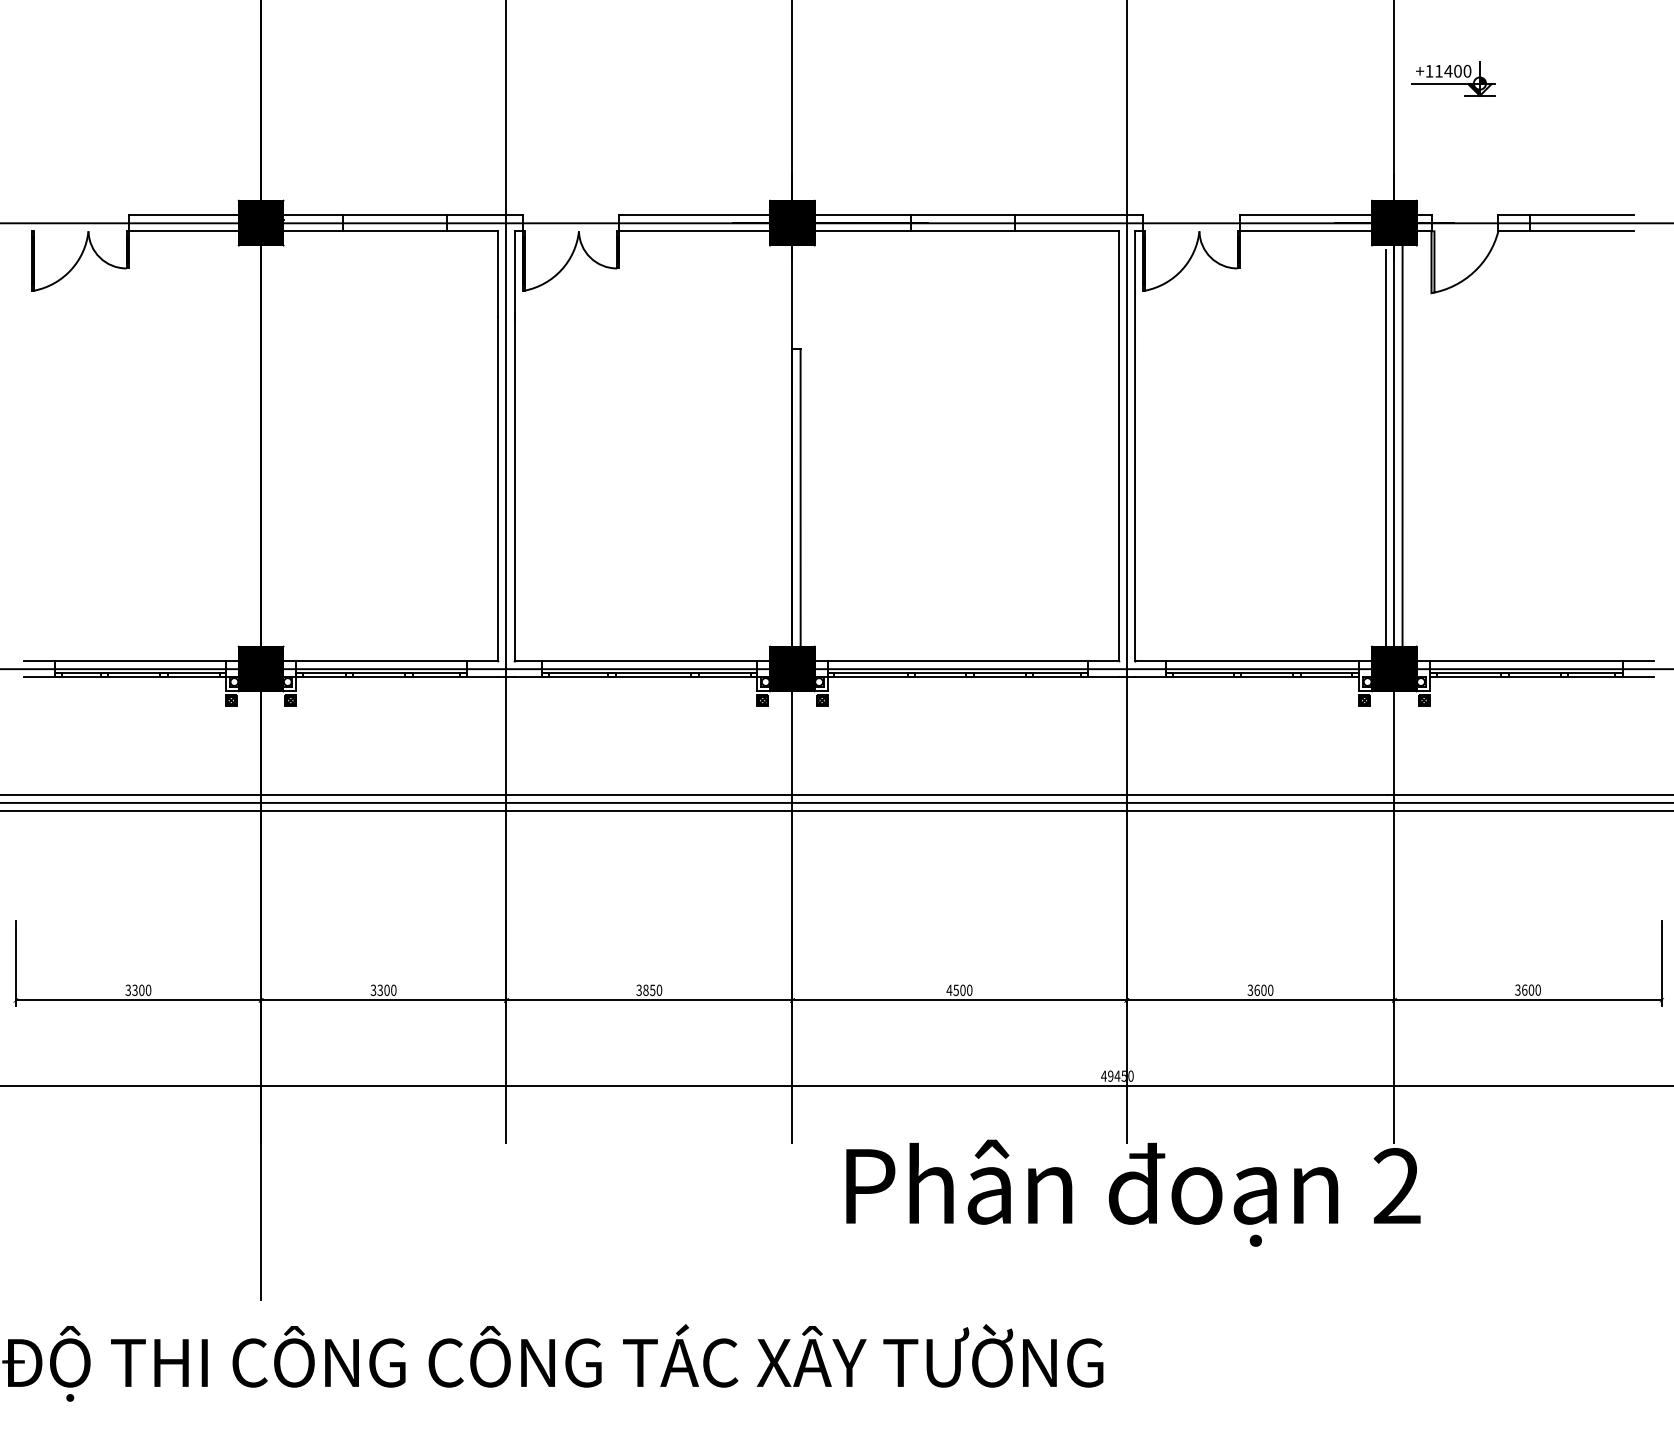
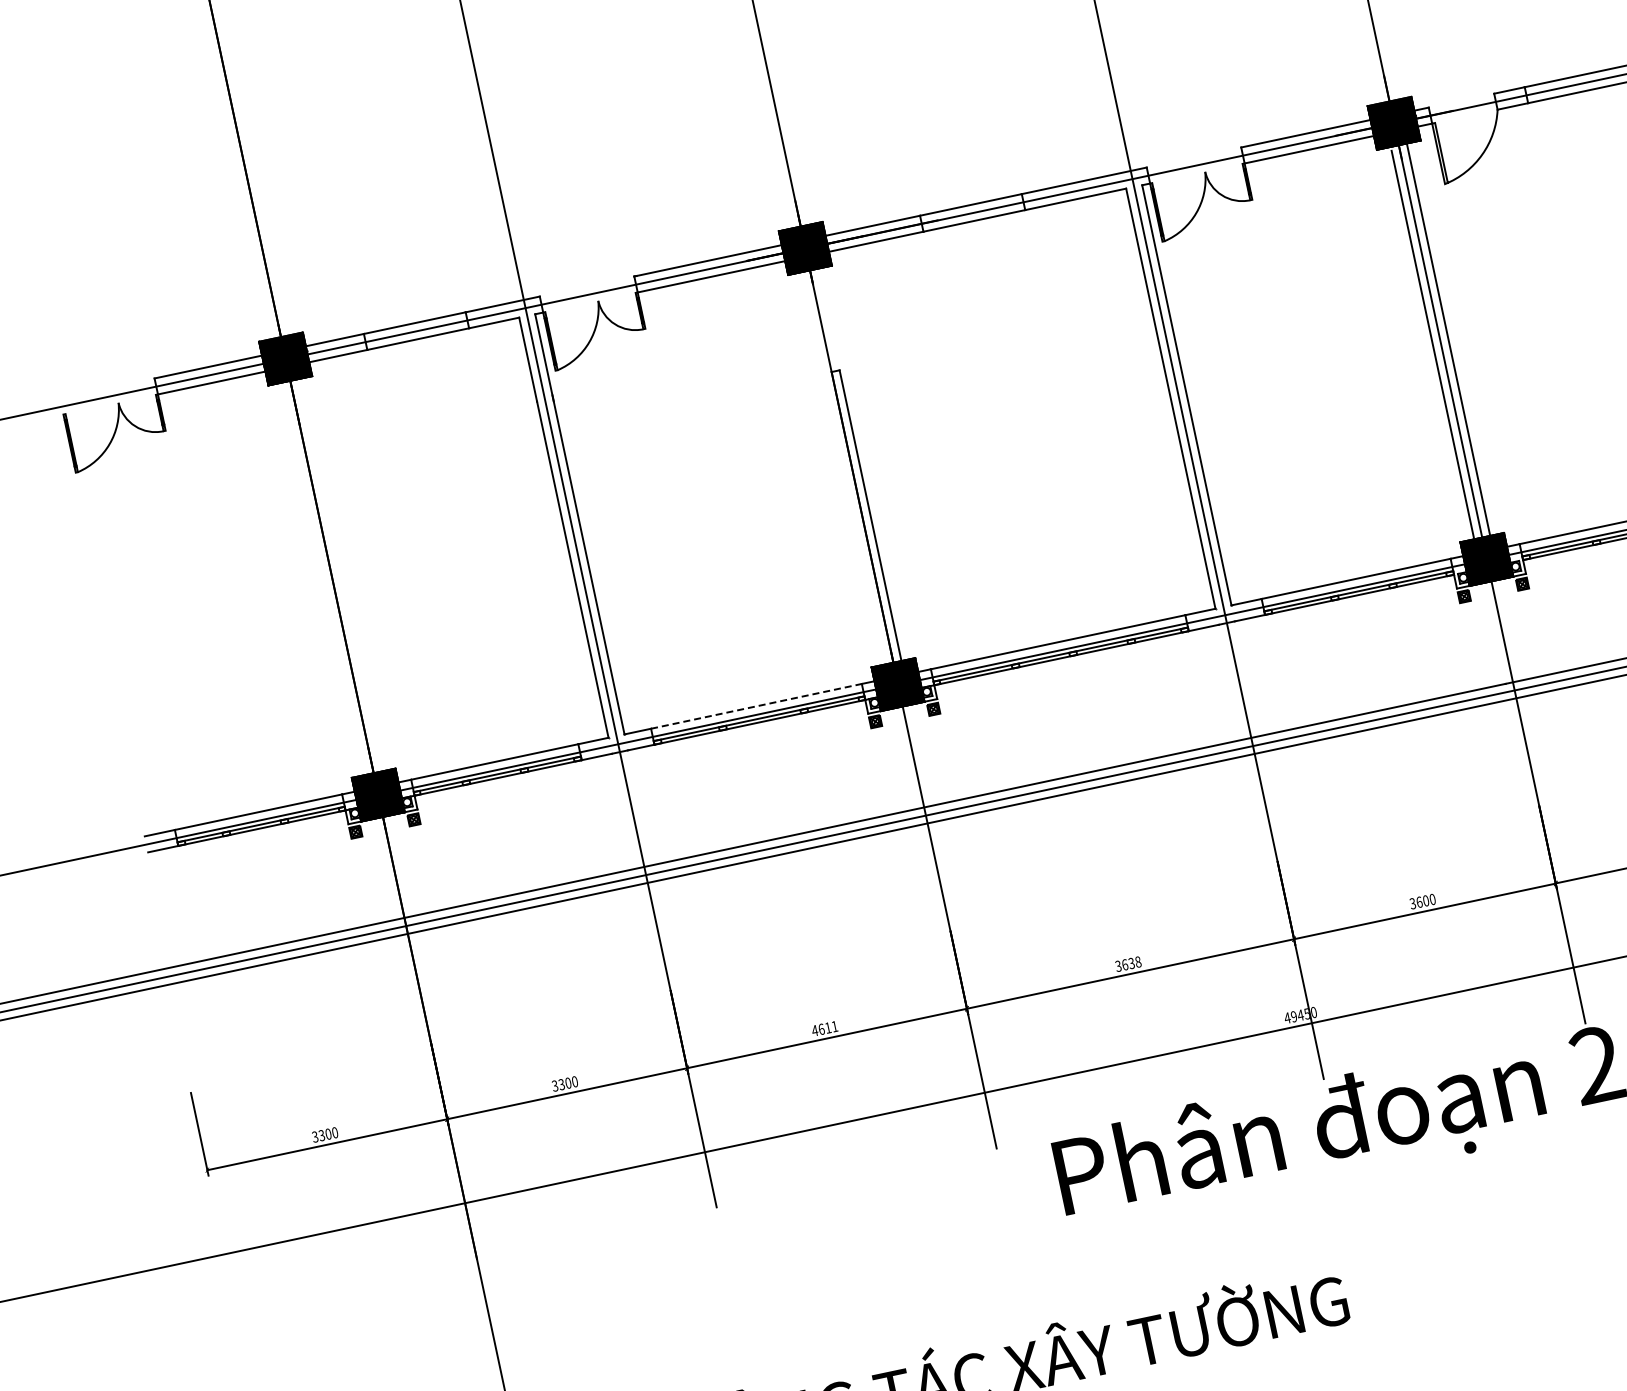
line: (649, 660) -> (756, 706), solid -> dashed
text: (649, 990) -> (825, 1028), 3850 -> 4611
text: (959, 990) -> (1128, 964), 4500 -> 3638

